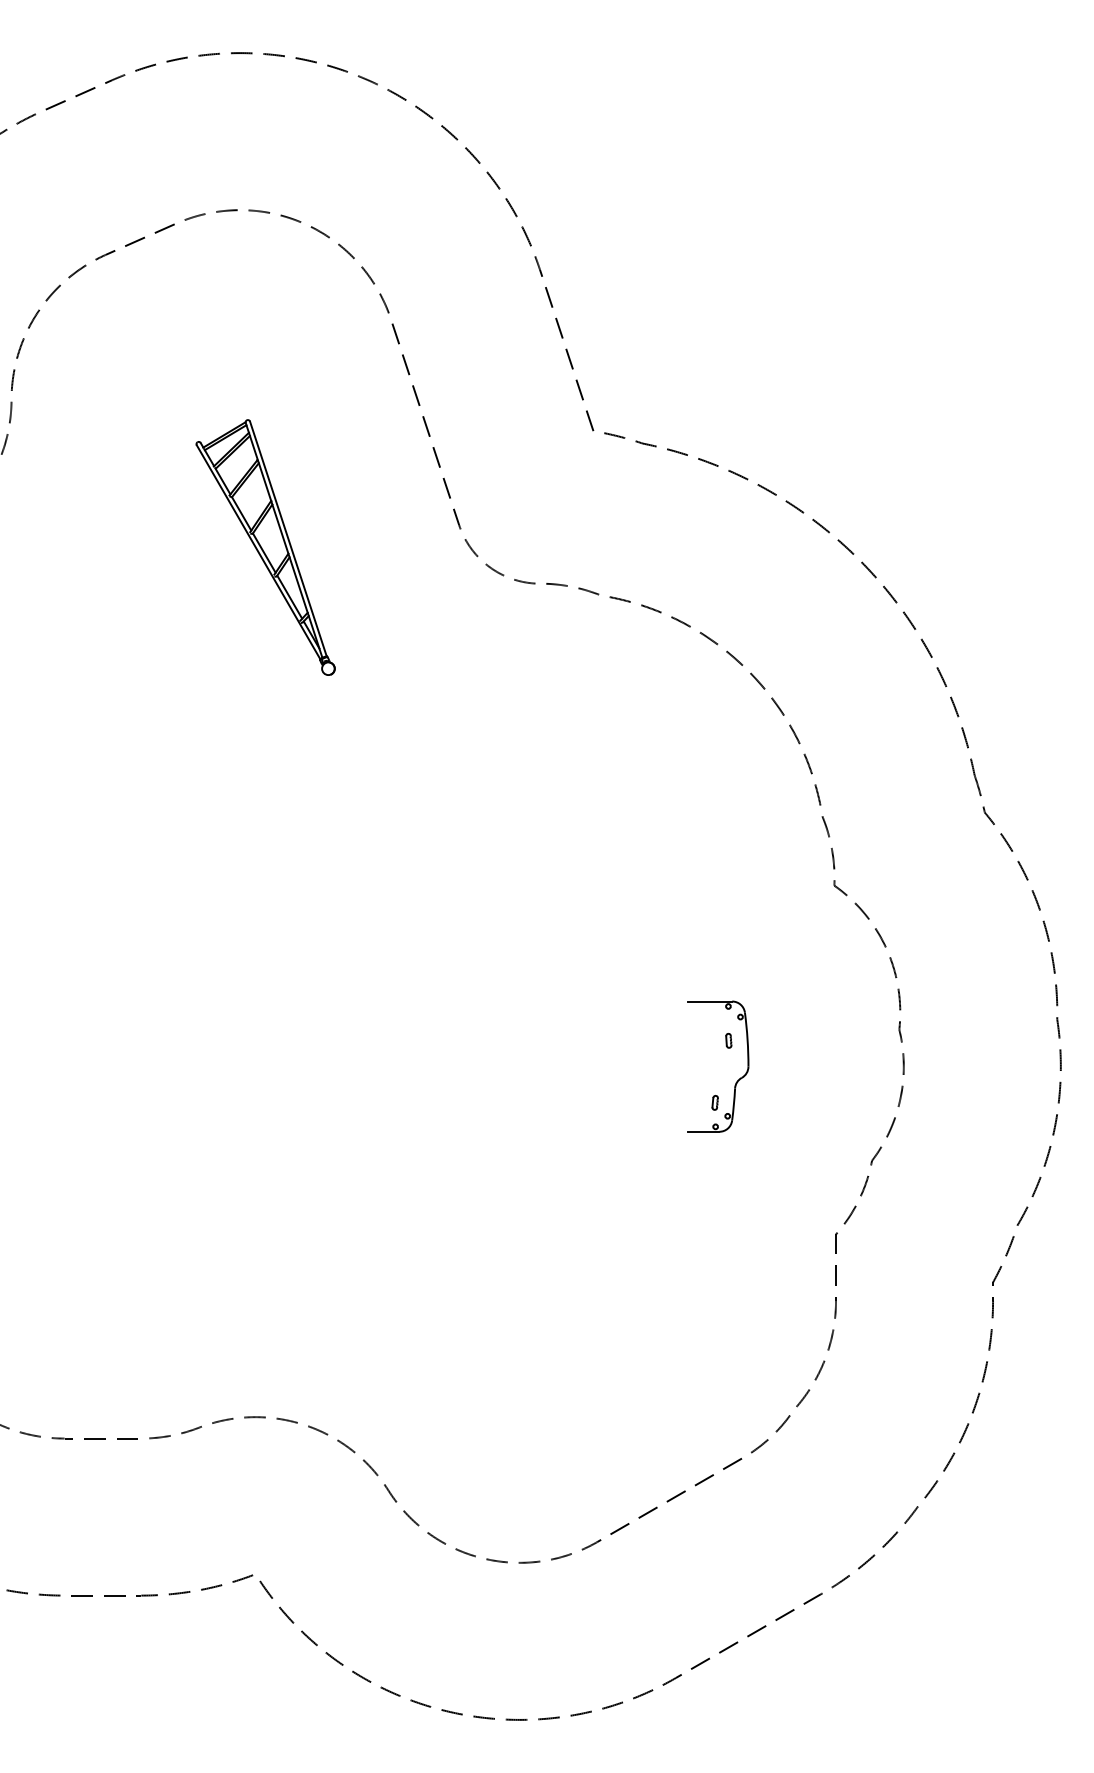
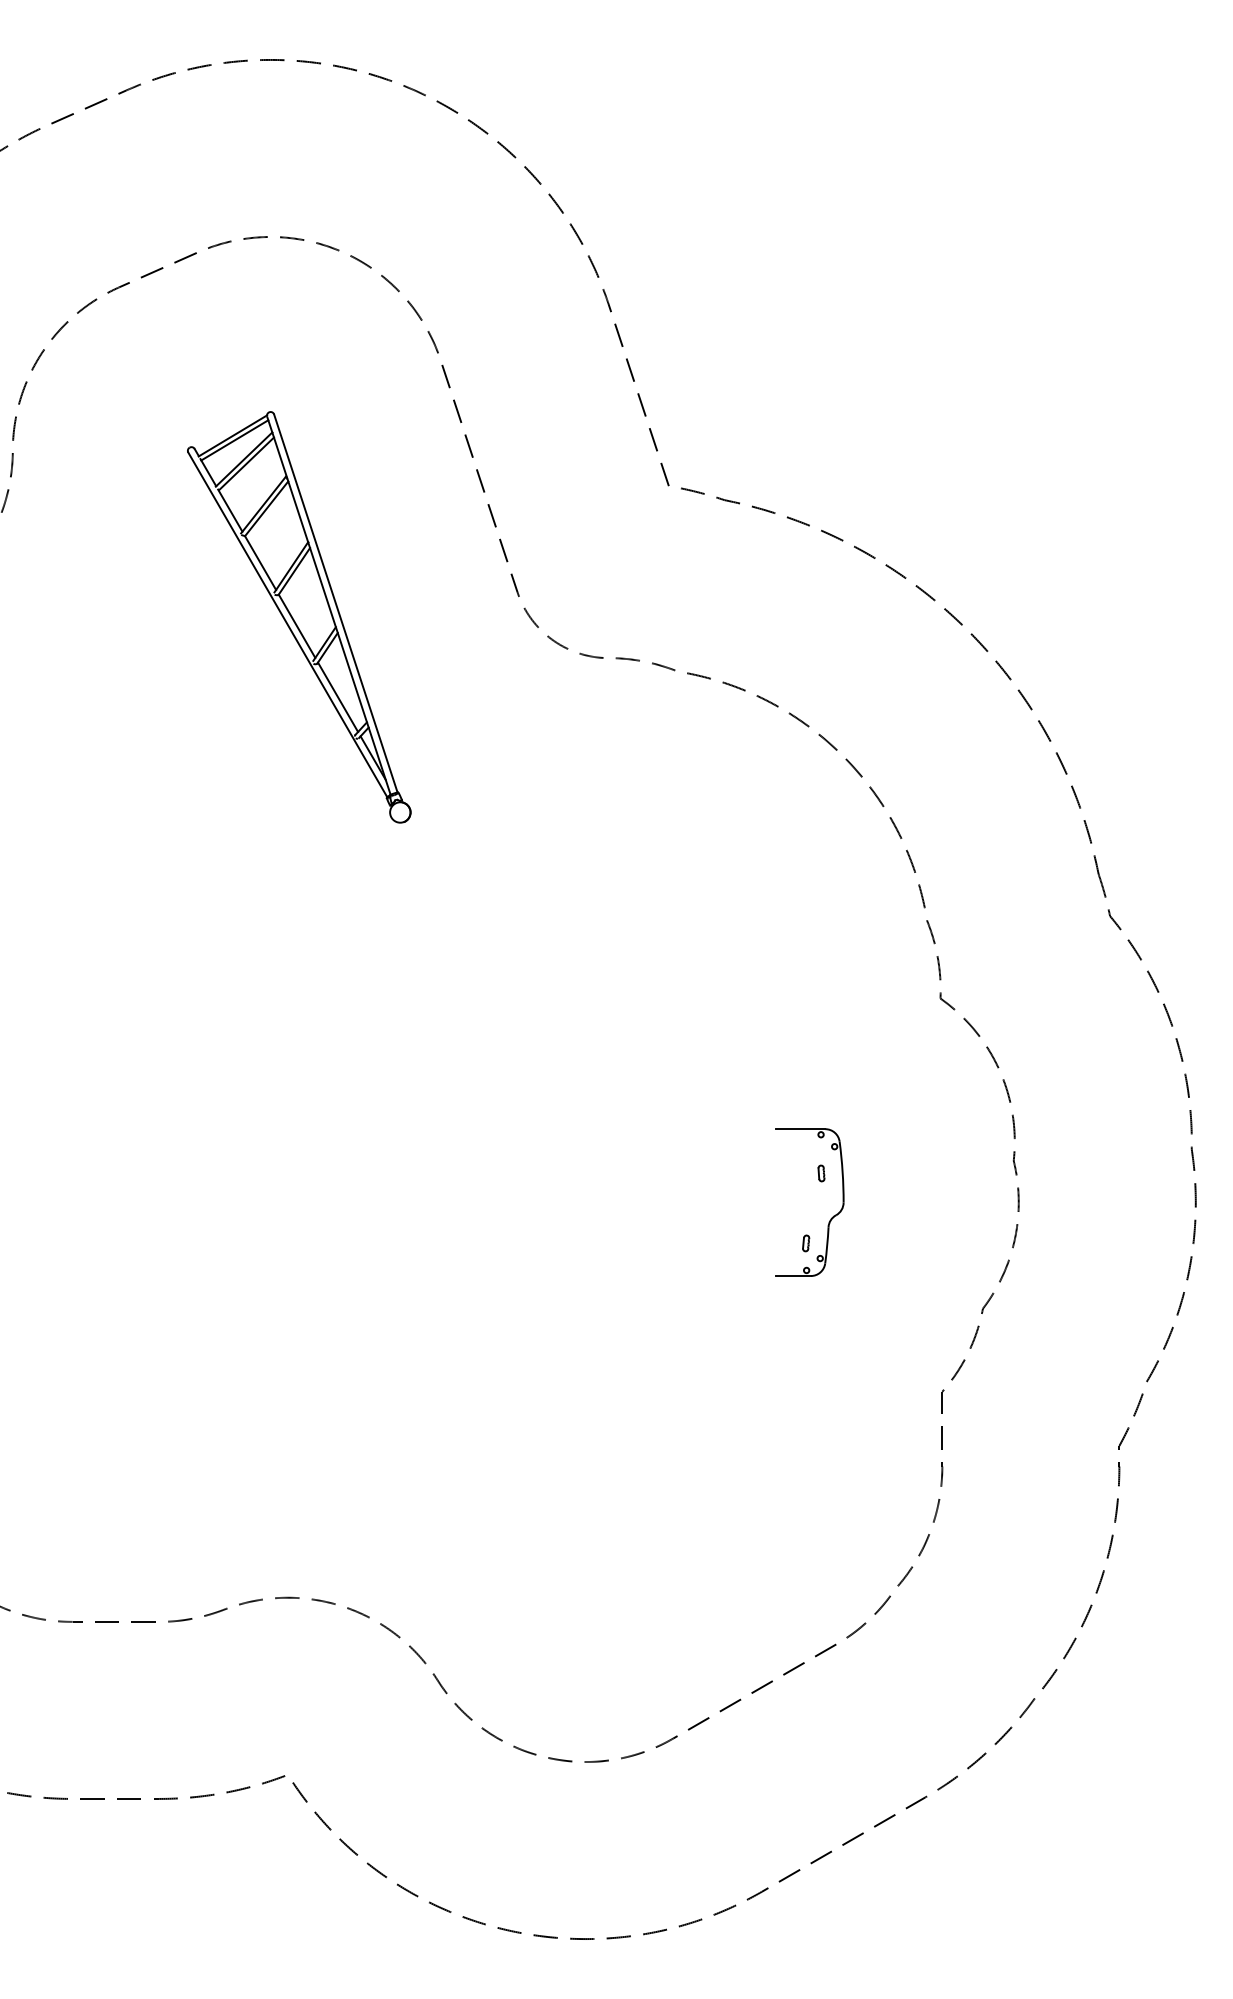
part: (265, 547) -> (299, 617), size x1.43

